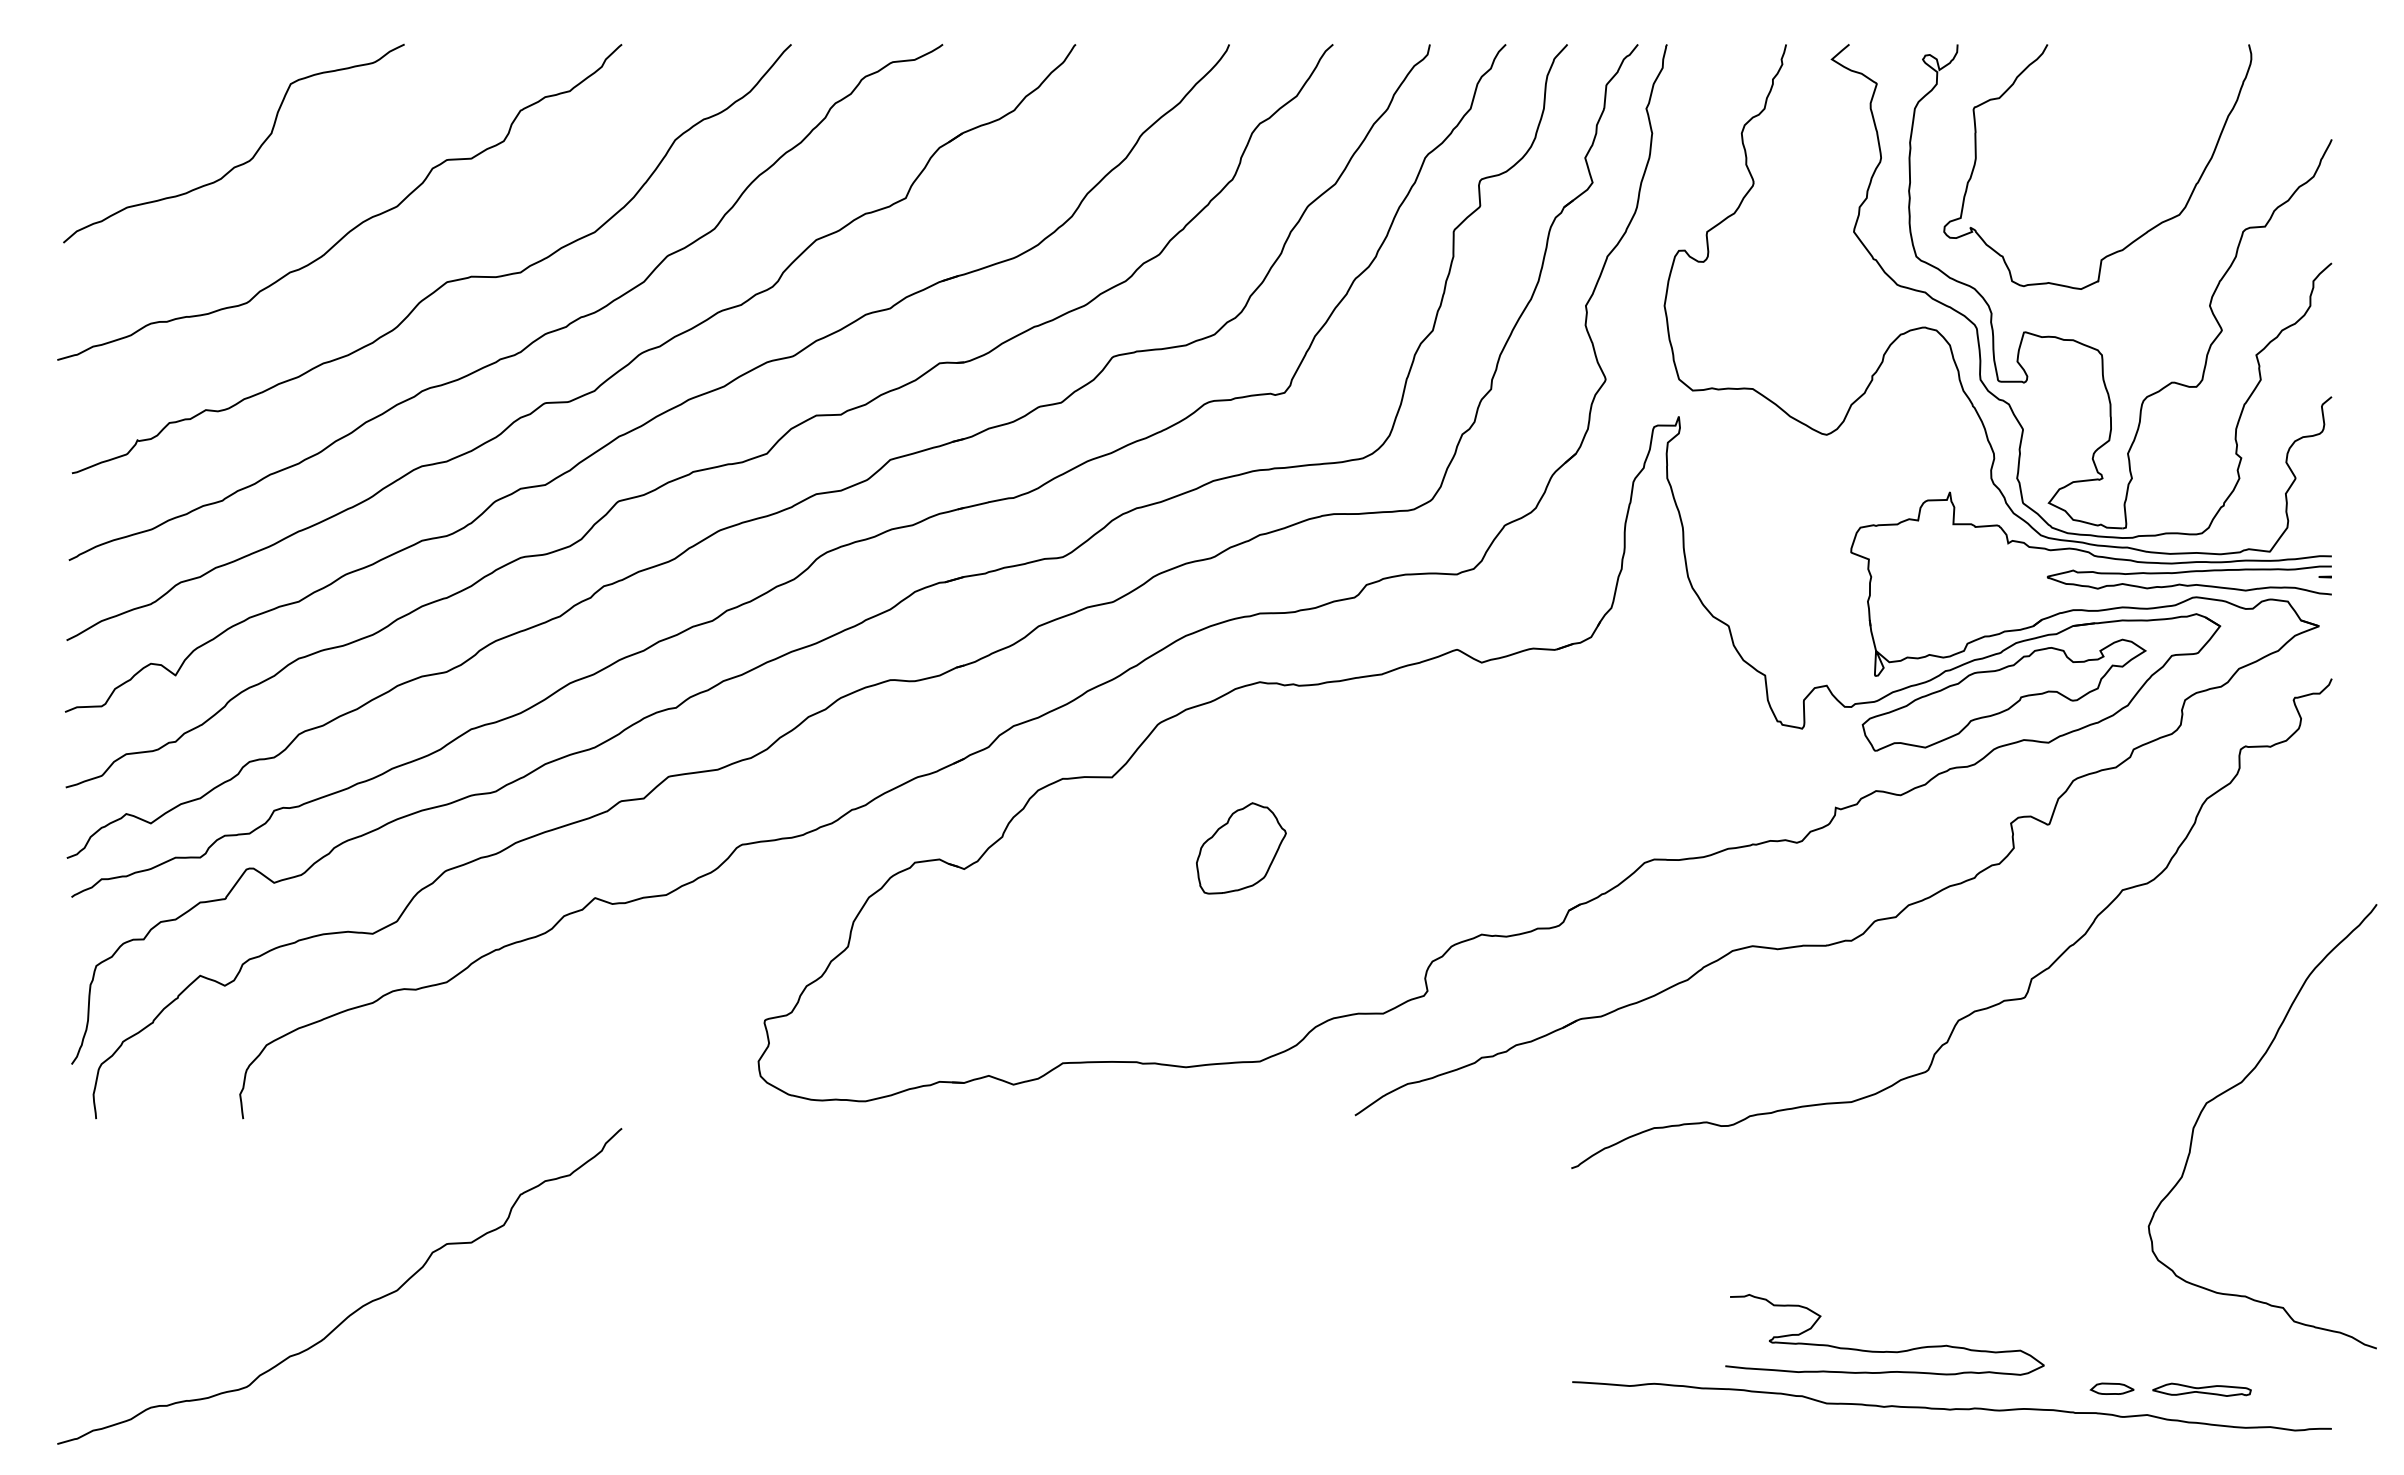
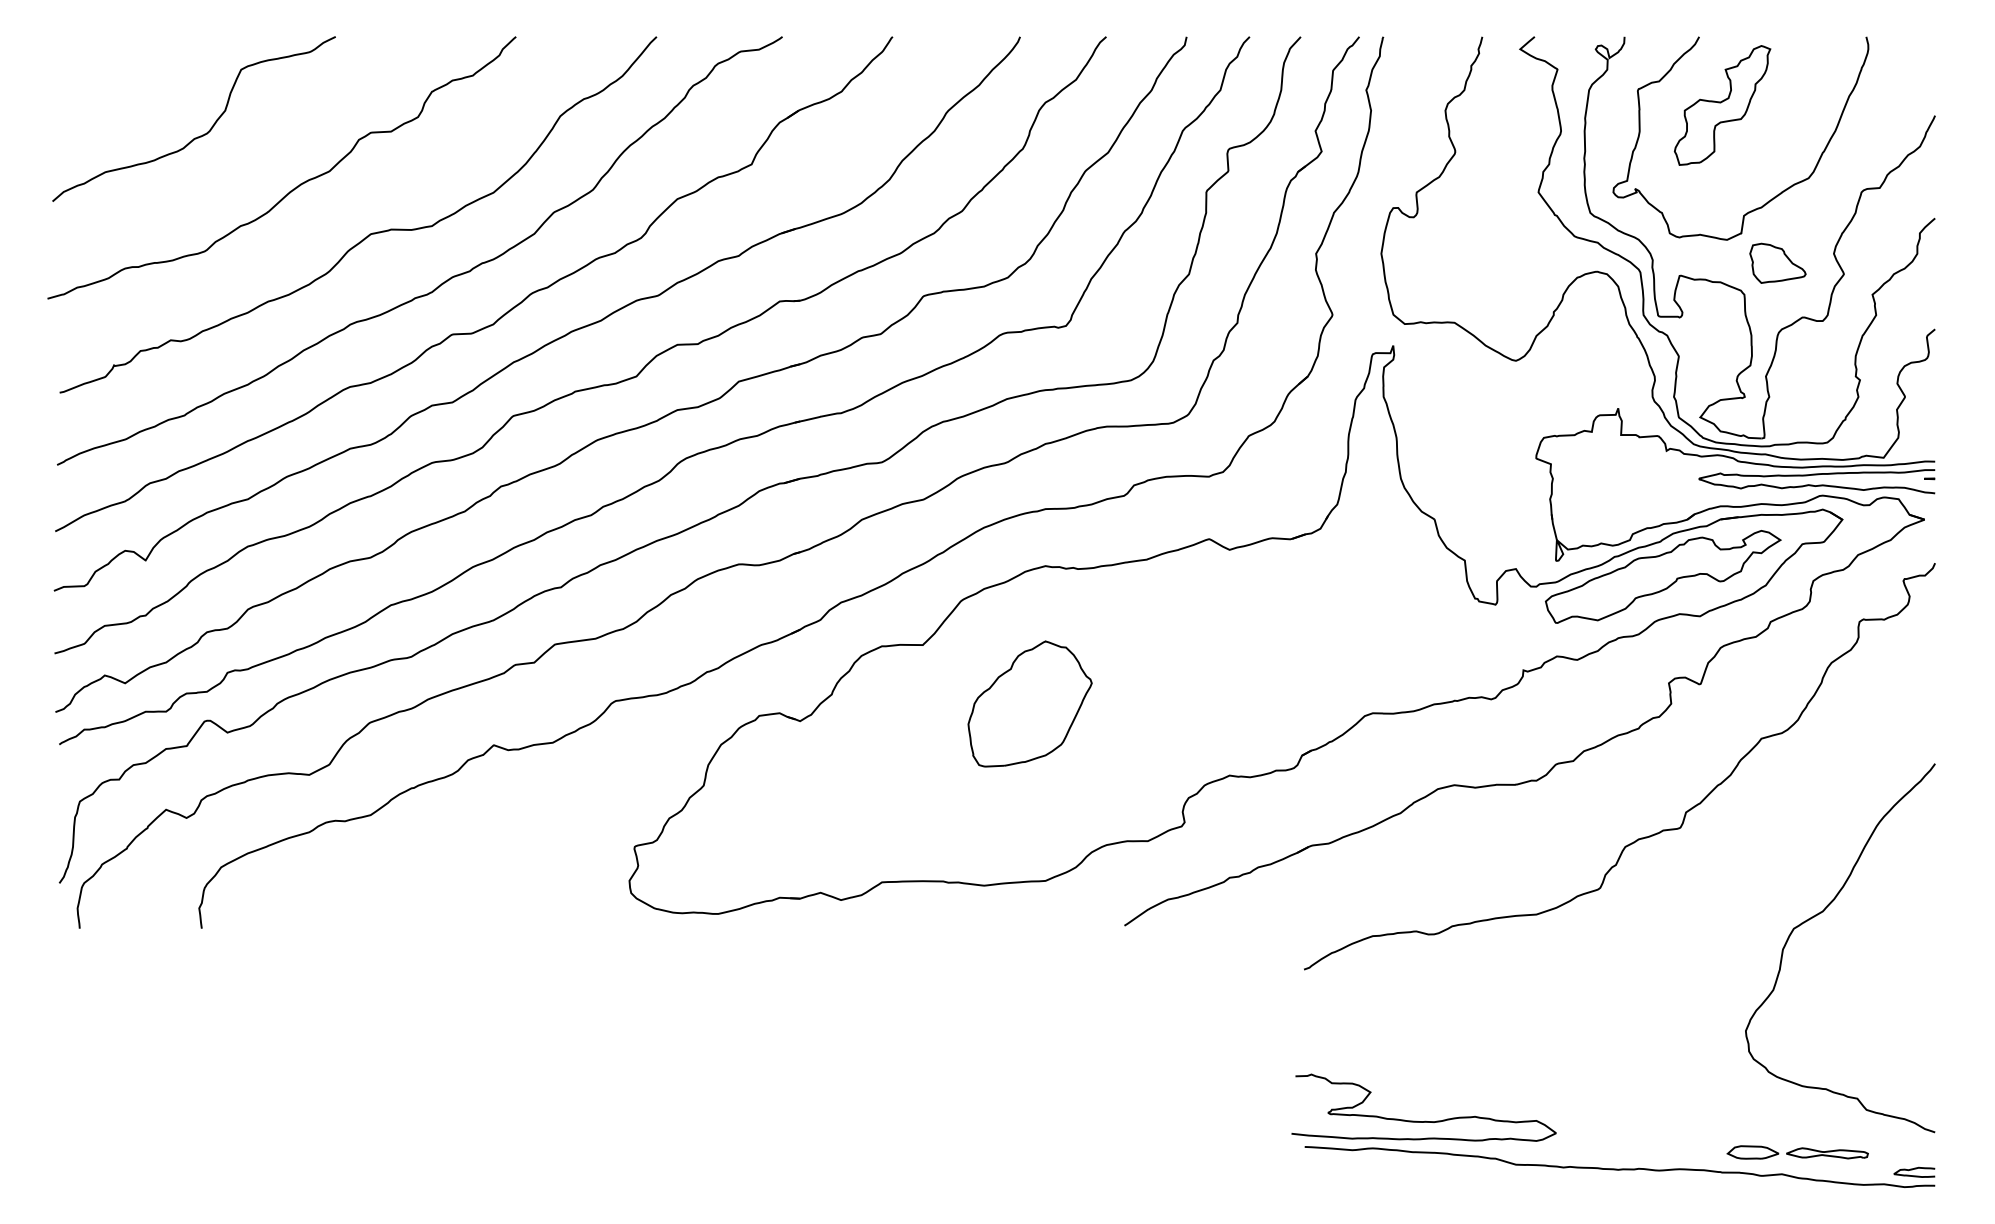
part: (2075, 126) -> (1722, 104), added
part: (2142, 316) -> (1778, 262), added
part: (1241, 848) -> (1030, 704), size x1.67
curve: (2238, 1085) -> (1820, 914), moved
curve: (356, 1309) -> (295, 1086), removed
curve: (1886, 1350) -> (1425, 1120), moved
part: (2111, 1388) -> (1752, 1152), size x1.43
curve: (2306, 1409) -> (1914, 1169), added

